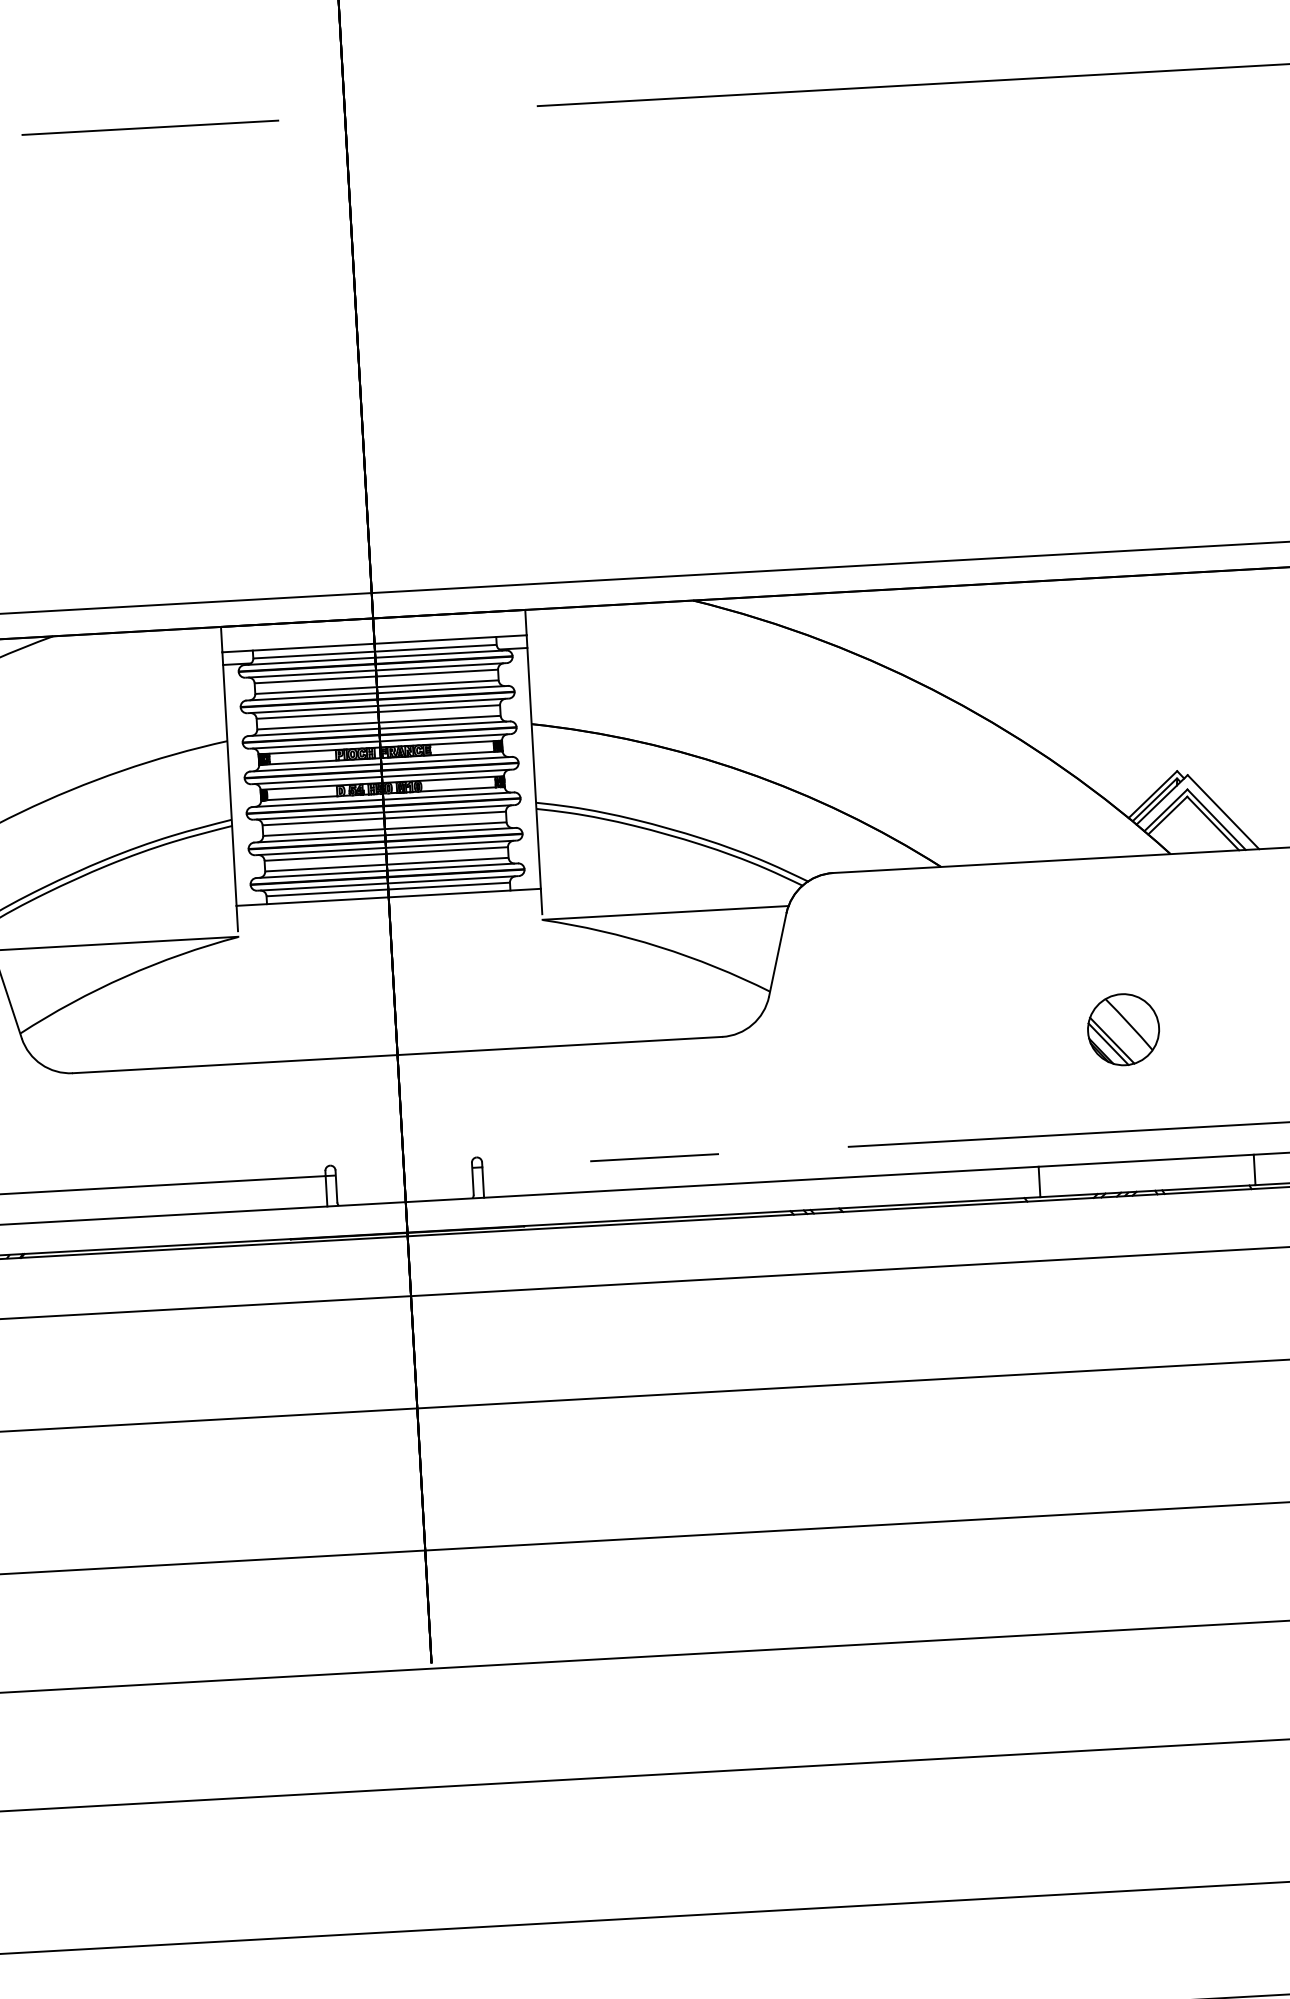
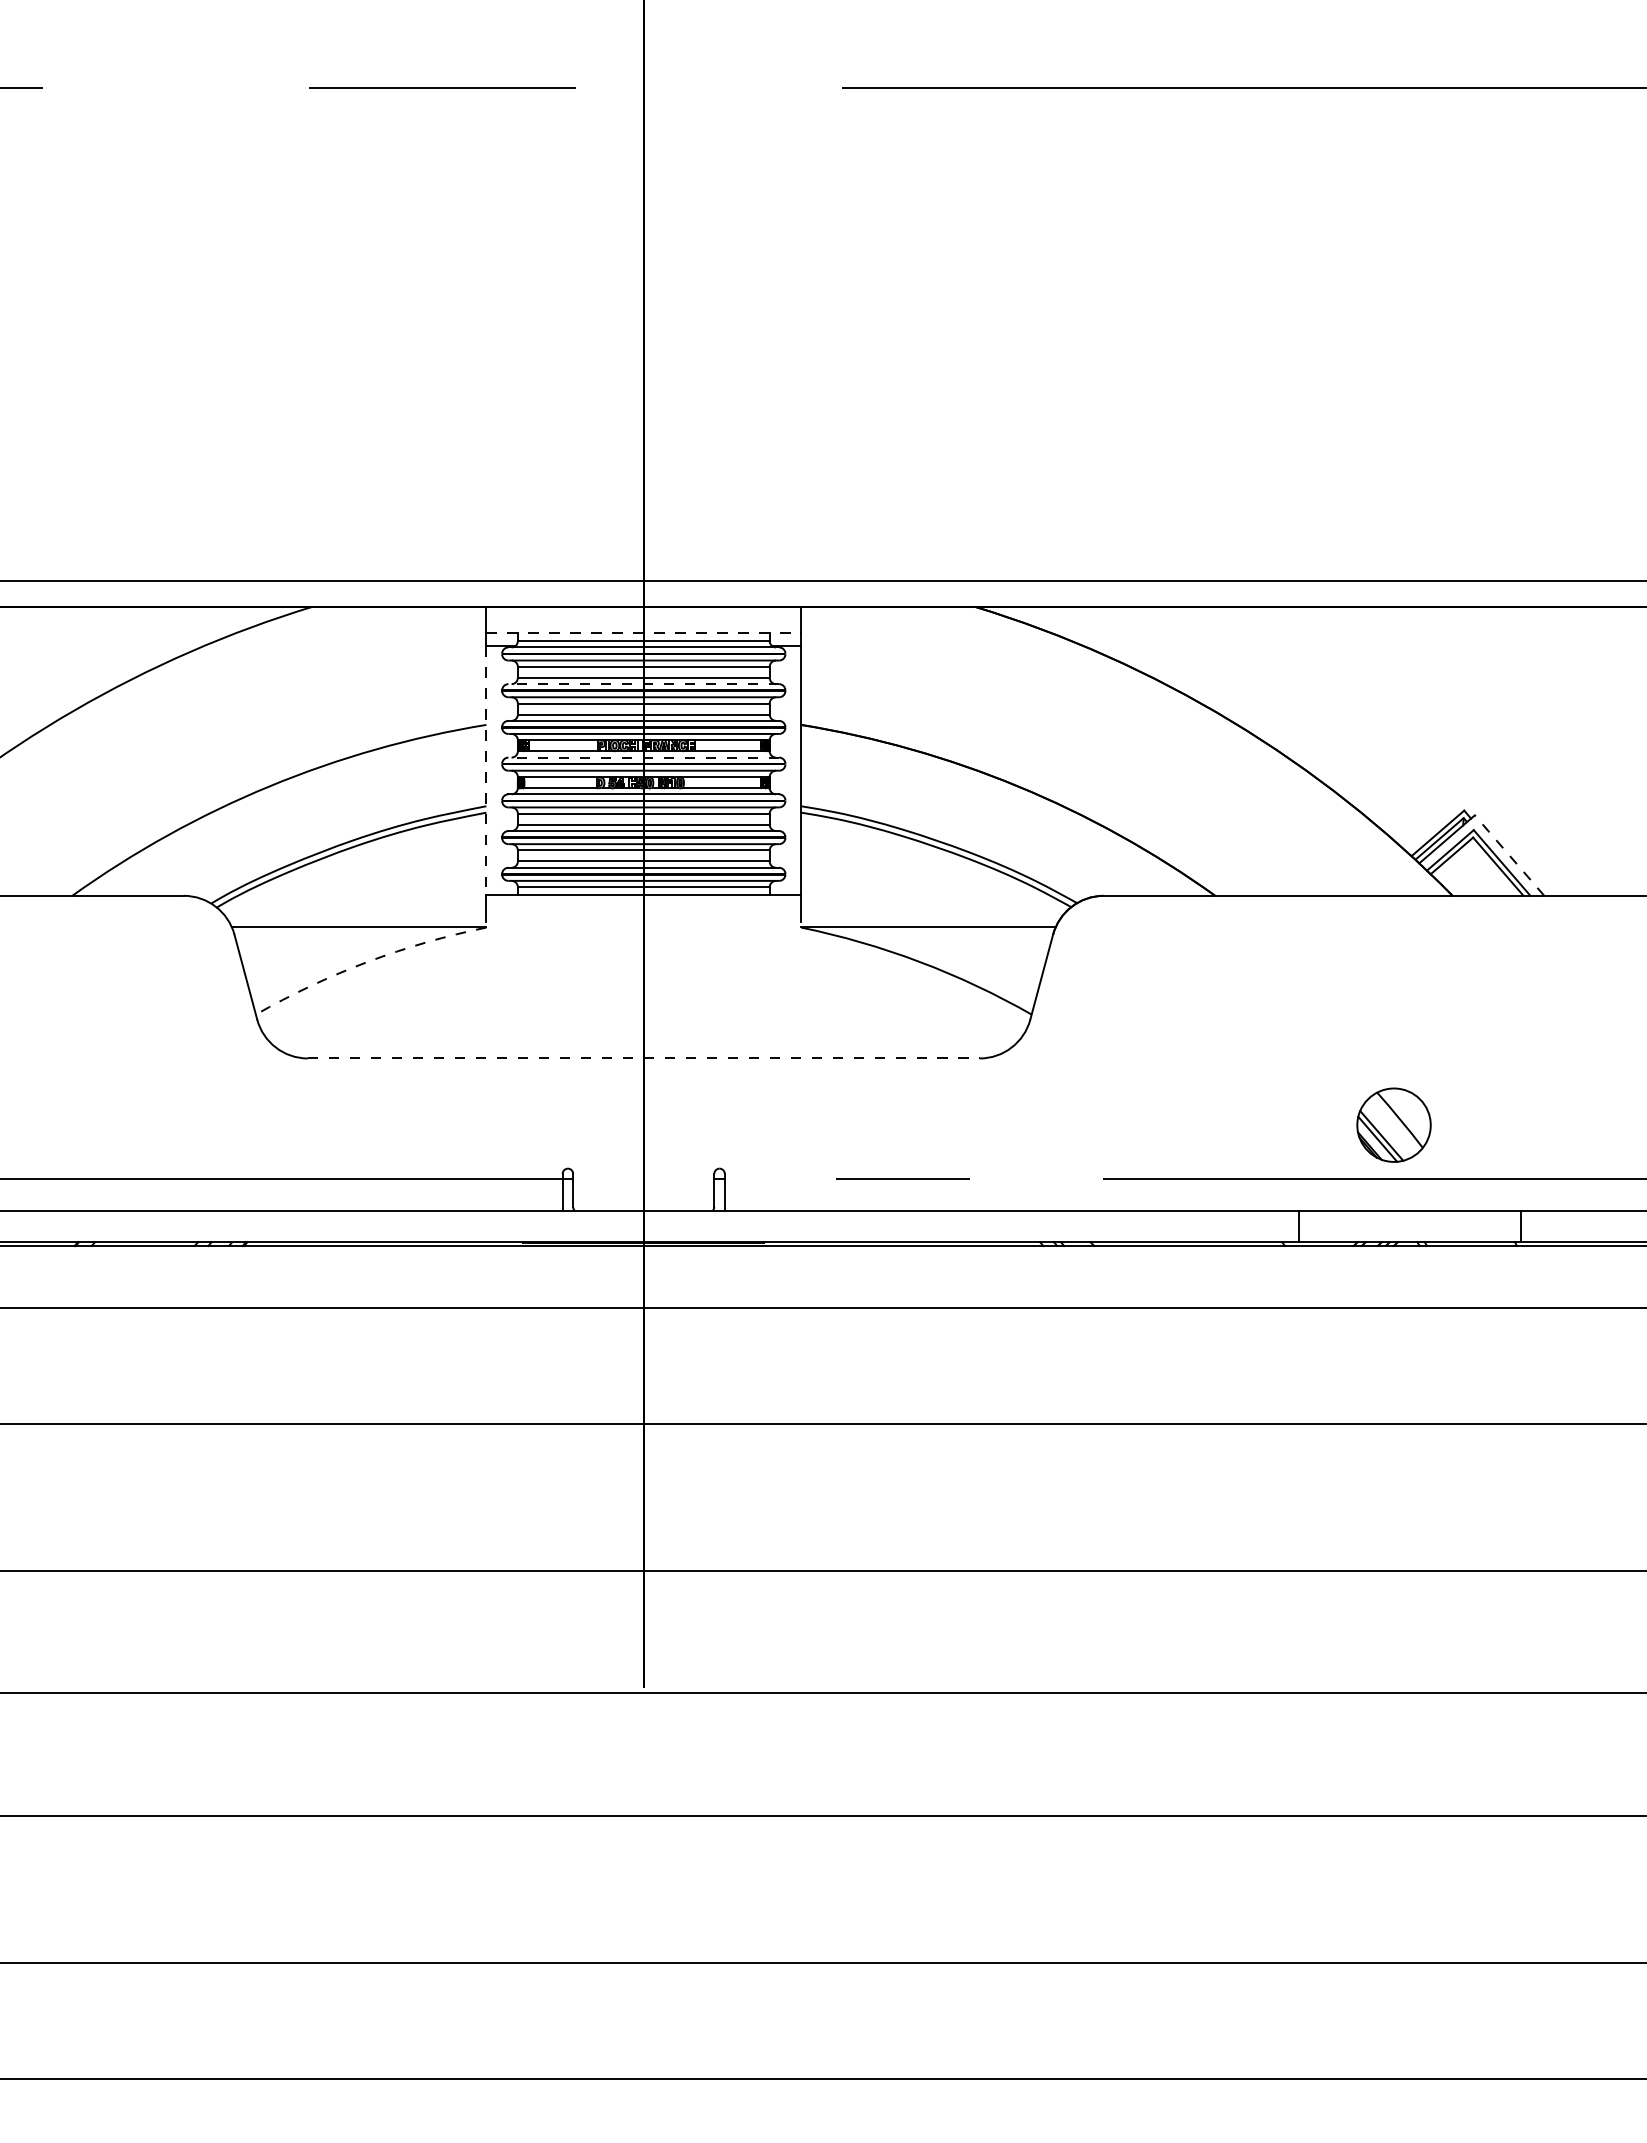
line: (375, 643) -> (644, 632), solid -> dashed
line: (377, 693) -> (643, 684), solid -> dashed
line: (381, 764) -> (643, 757), solid -> dashed
line: (229, 785) -> (486, 770), solid -> dashed
line: (1223, 812) -> (1509, 855), solid -> dashed
arc: (125, 976) -> (367, 961), solid -> dashed
part: (1123, 1029) -> (1393, 1124), moved
line: (397, 1055) -> (643, 1058), solid -> dashed

